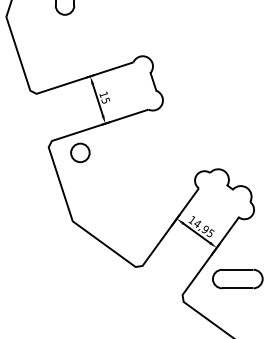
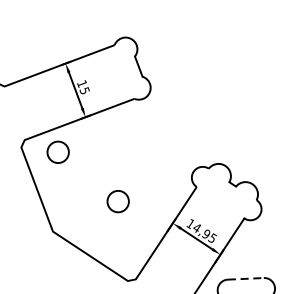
circle: (130, 197) -> (118, 201), added
line: (237, 269) -> (245, 278), solid -> dashed

